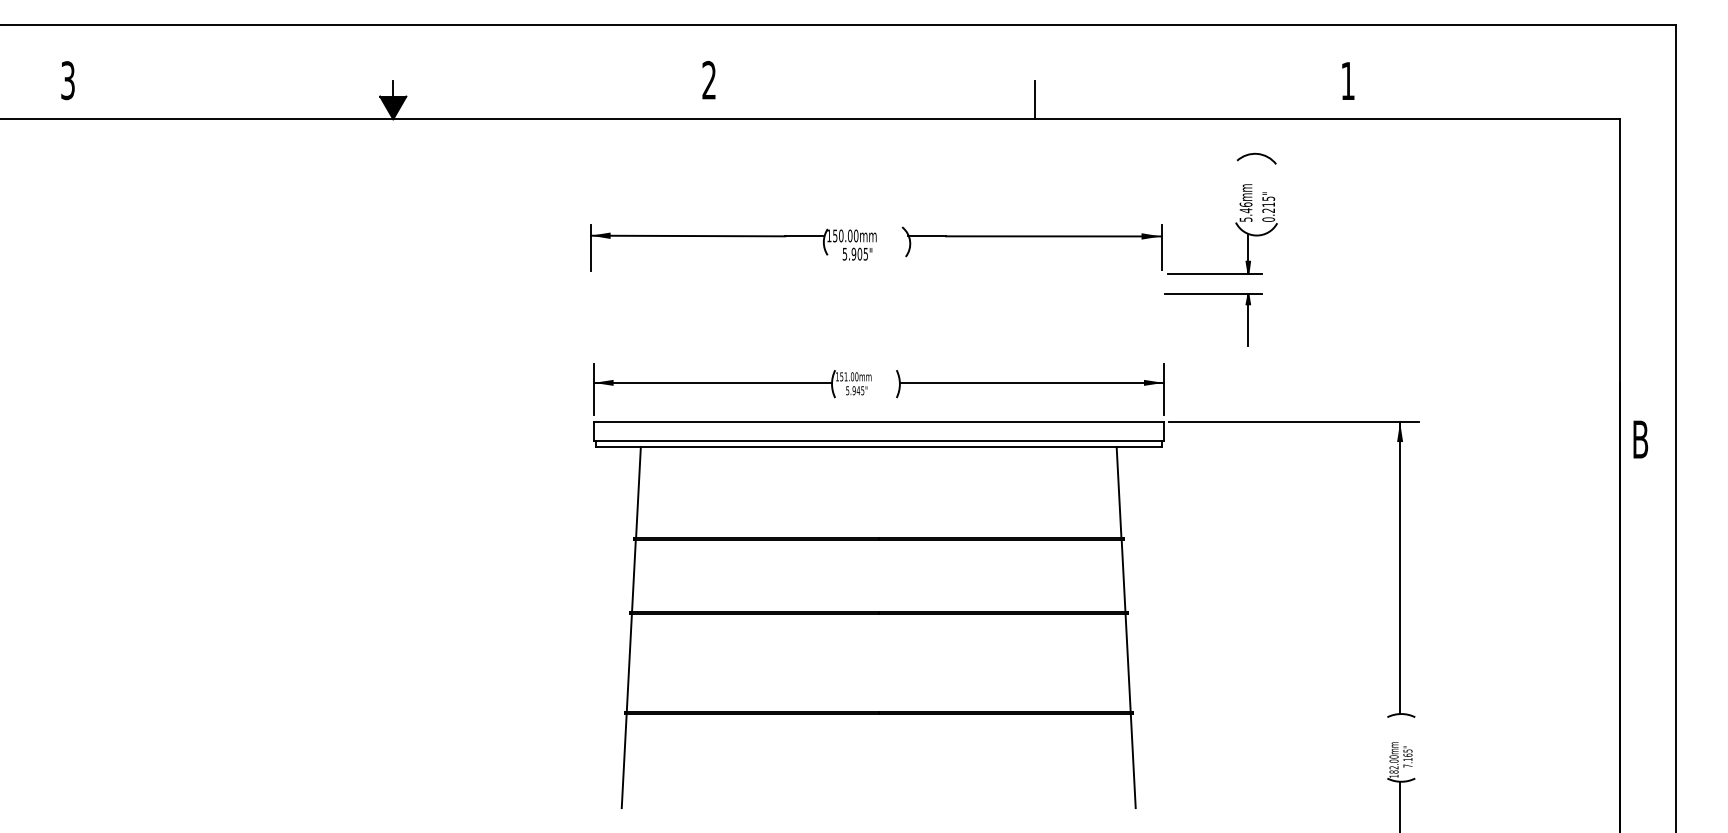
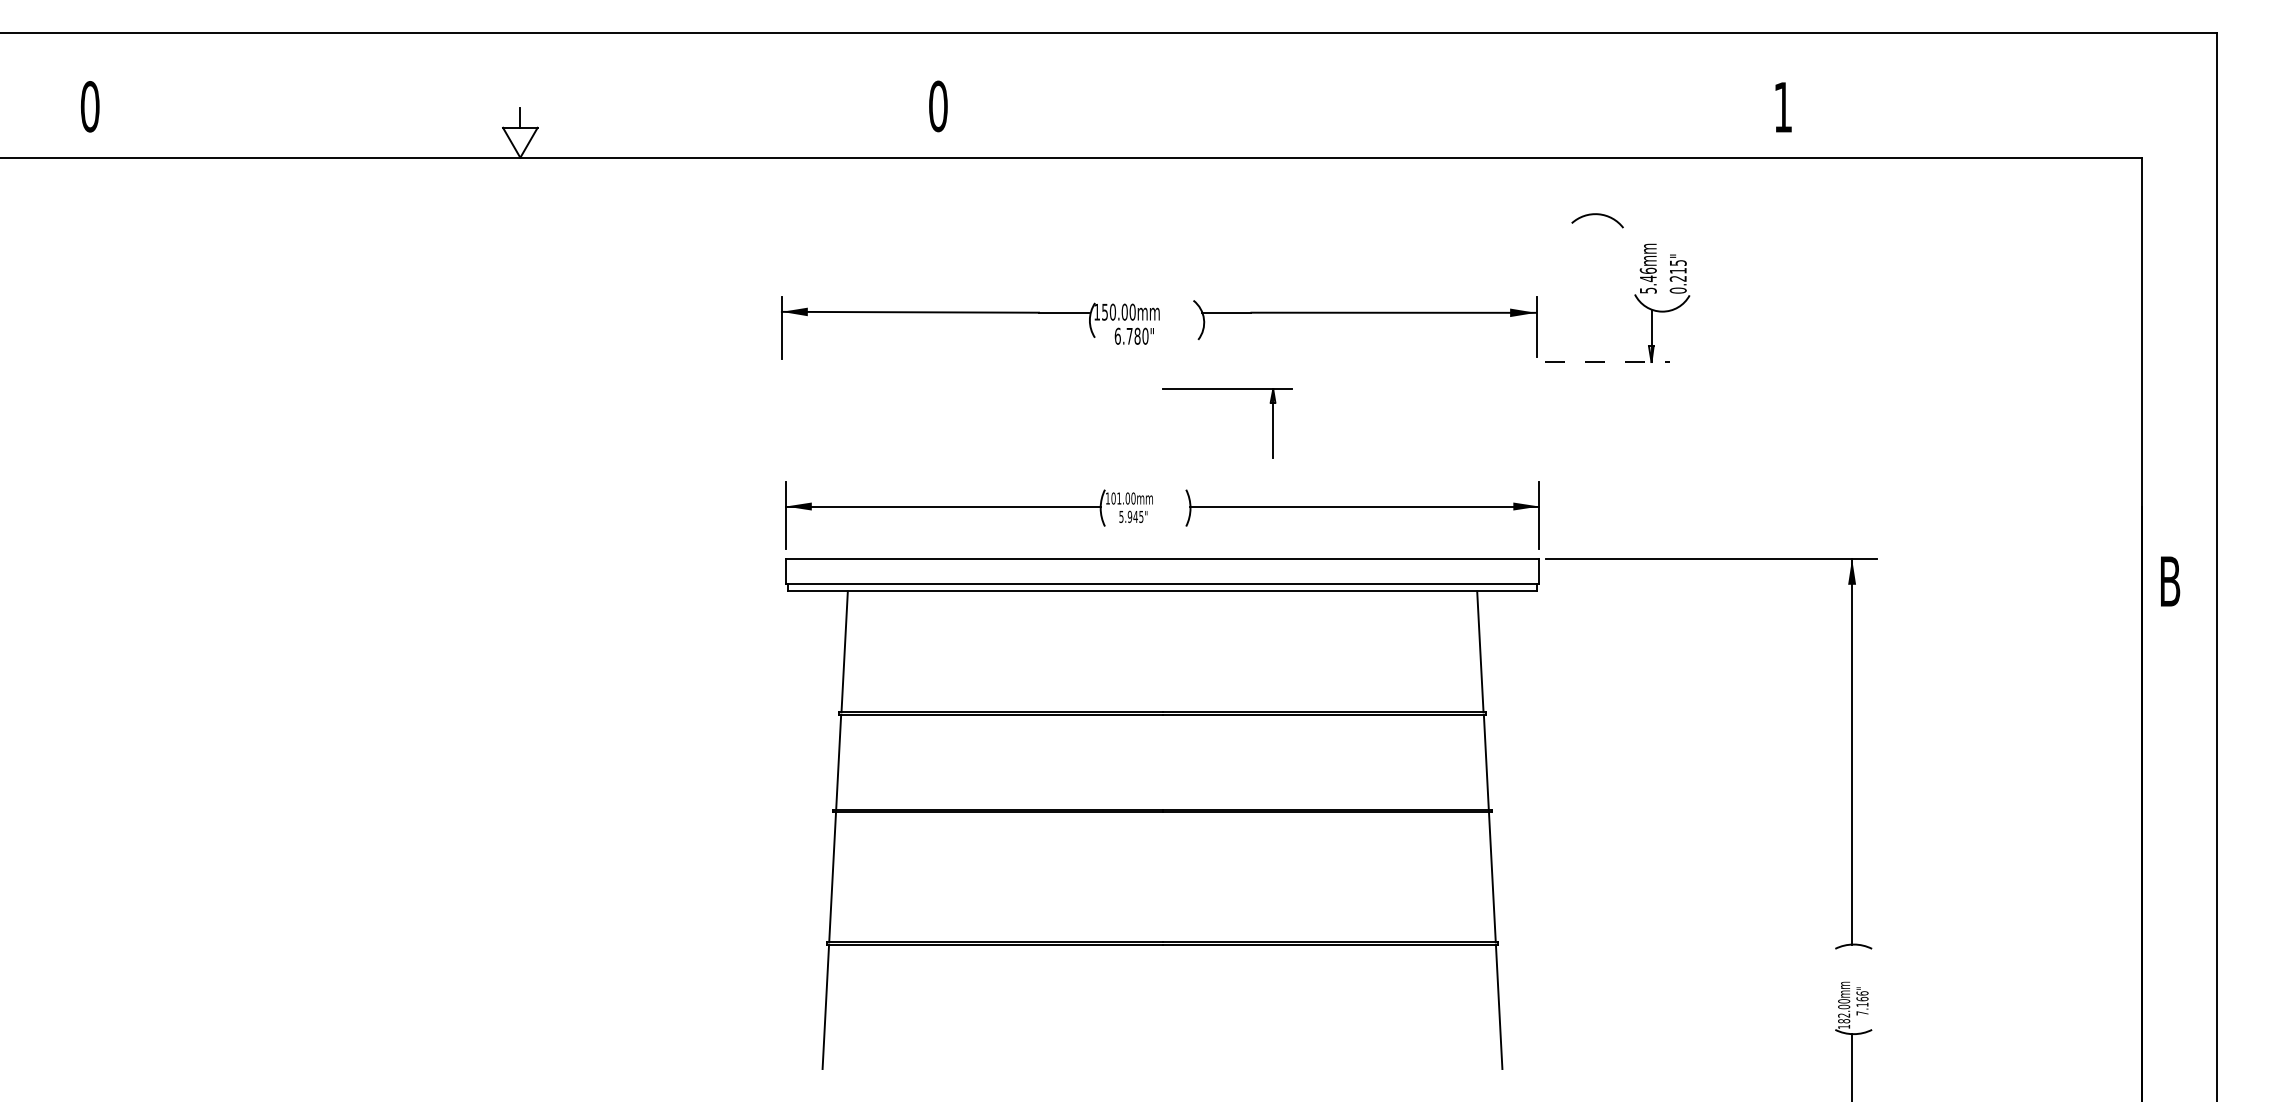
text: (709, 79) -> (938, 105), 2 -> 0
text: (68, 80) -> (90, 106), 3 -> 0
line: (1034, 100) -> (1368, 133), removed
fill: (393, 107) -> (520, 142), removed
arc: (1256, 154) -> (1597, 215), moved
text: (855, 253) -> (1131, 335), 5.905" -> 6.780"
line: (1215, 273) -> (1607, 361), solid -> dashed
part: (1213, 294) -> (1226, 389), moved
text: (841, 376) -> (1113, 498), 151.00mm -> 101.00mm
text: (1407, 750) -> (1861, 992), 7.165" -> 7.166"

